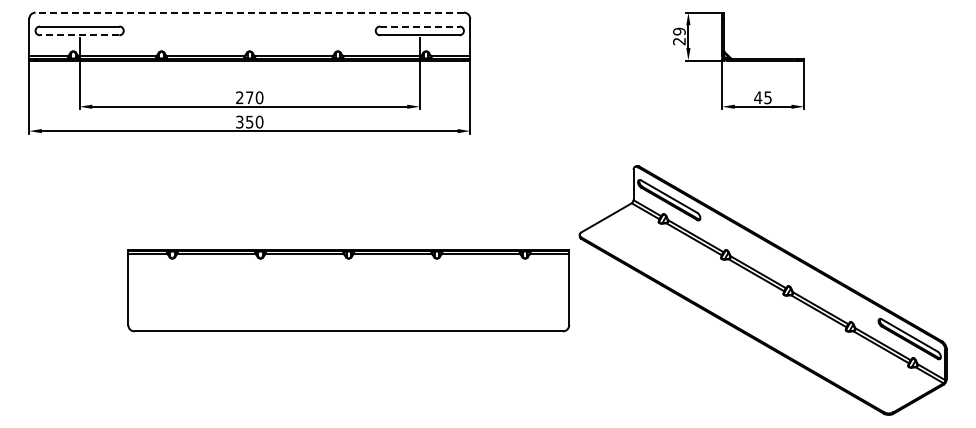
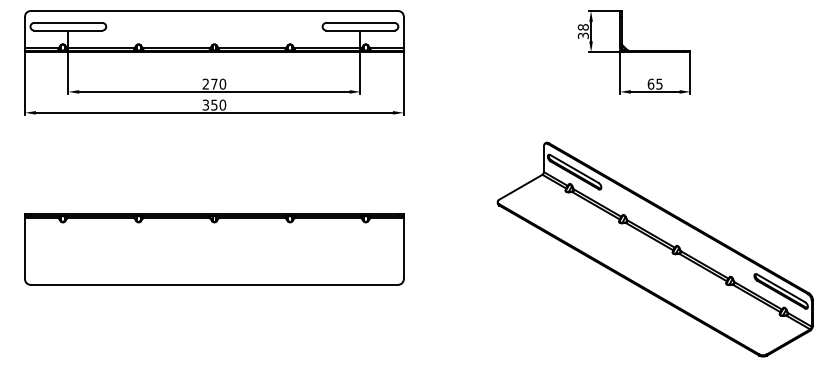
line: (249, 12) -> (214, 10), dashed -> solid
line: (419, 26) -> (360, 22), dashed -> solid
line: (79, 35) -> (68, 30), dashed -> solid
text: (679, 36) -> (583, 31), 29 -> 38
text: (758, 97) -> (651, 83), 45 -> 65
part: (348, 290) -> (214, 249), moved

